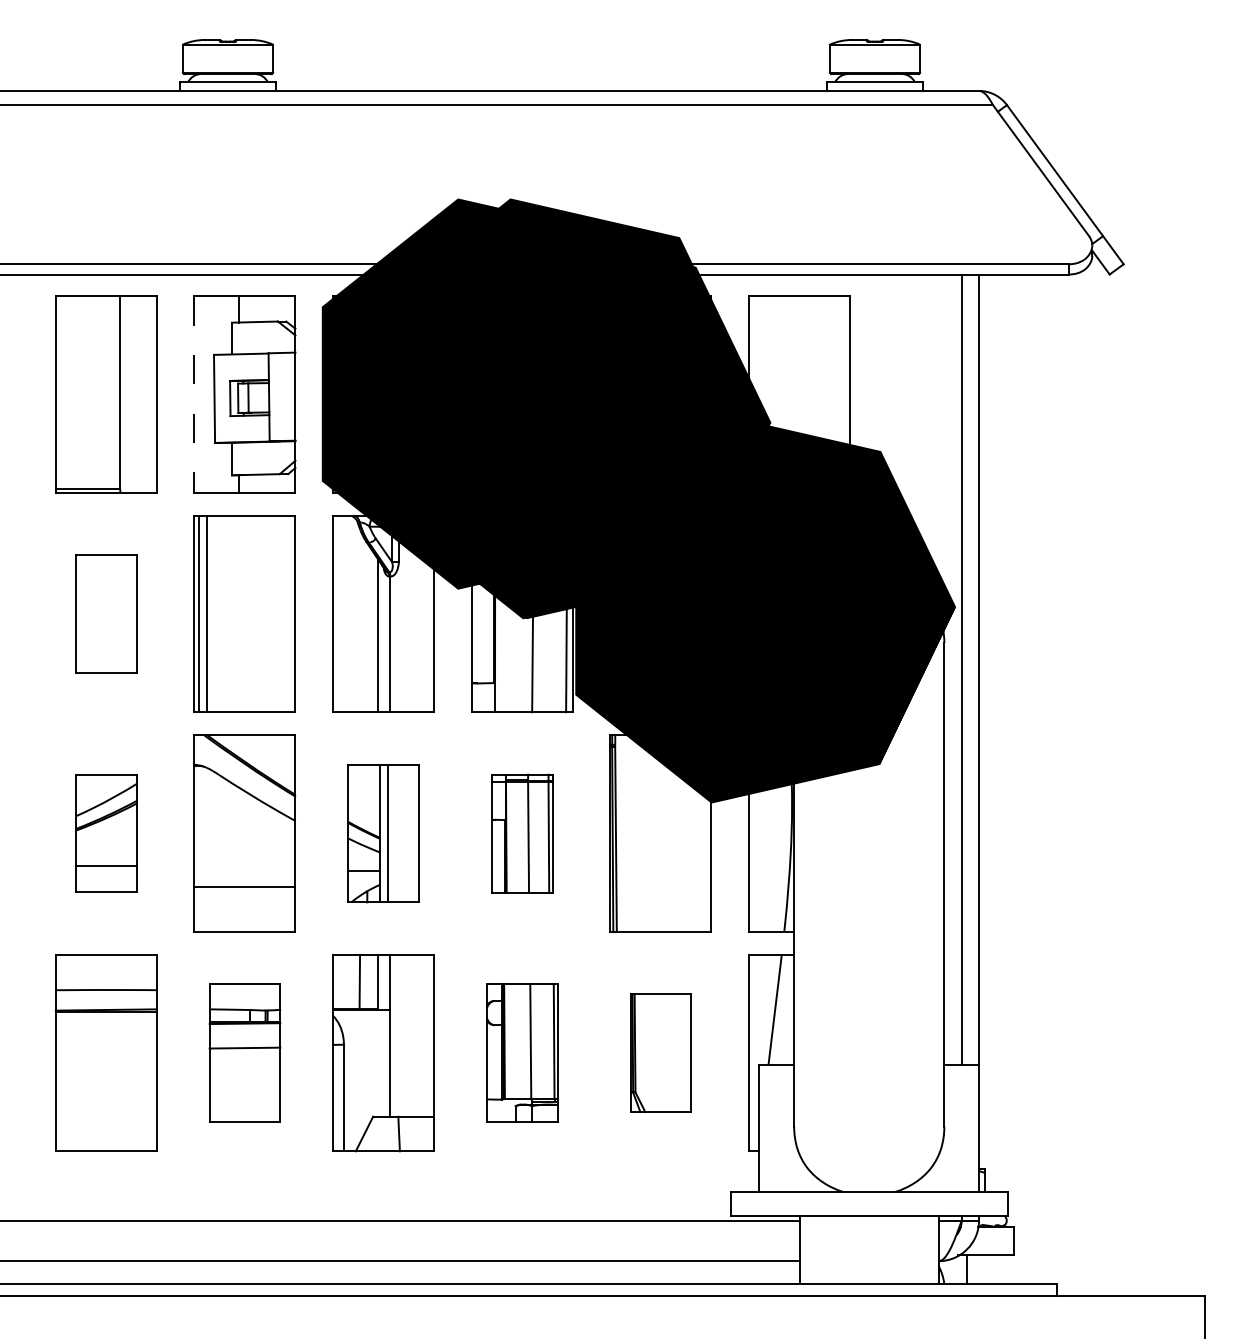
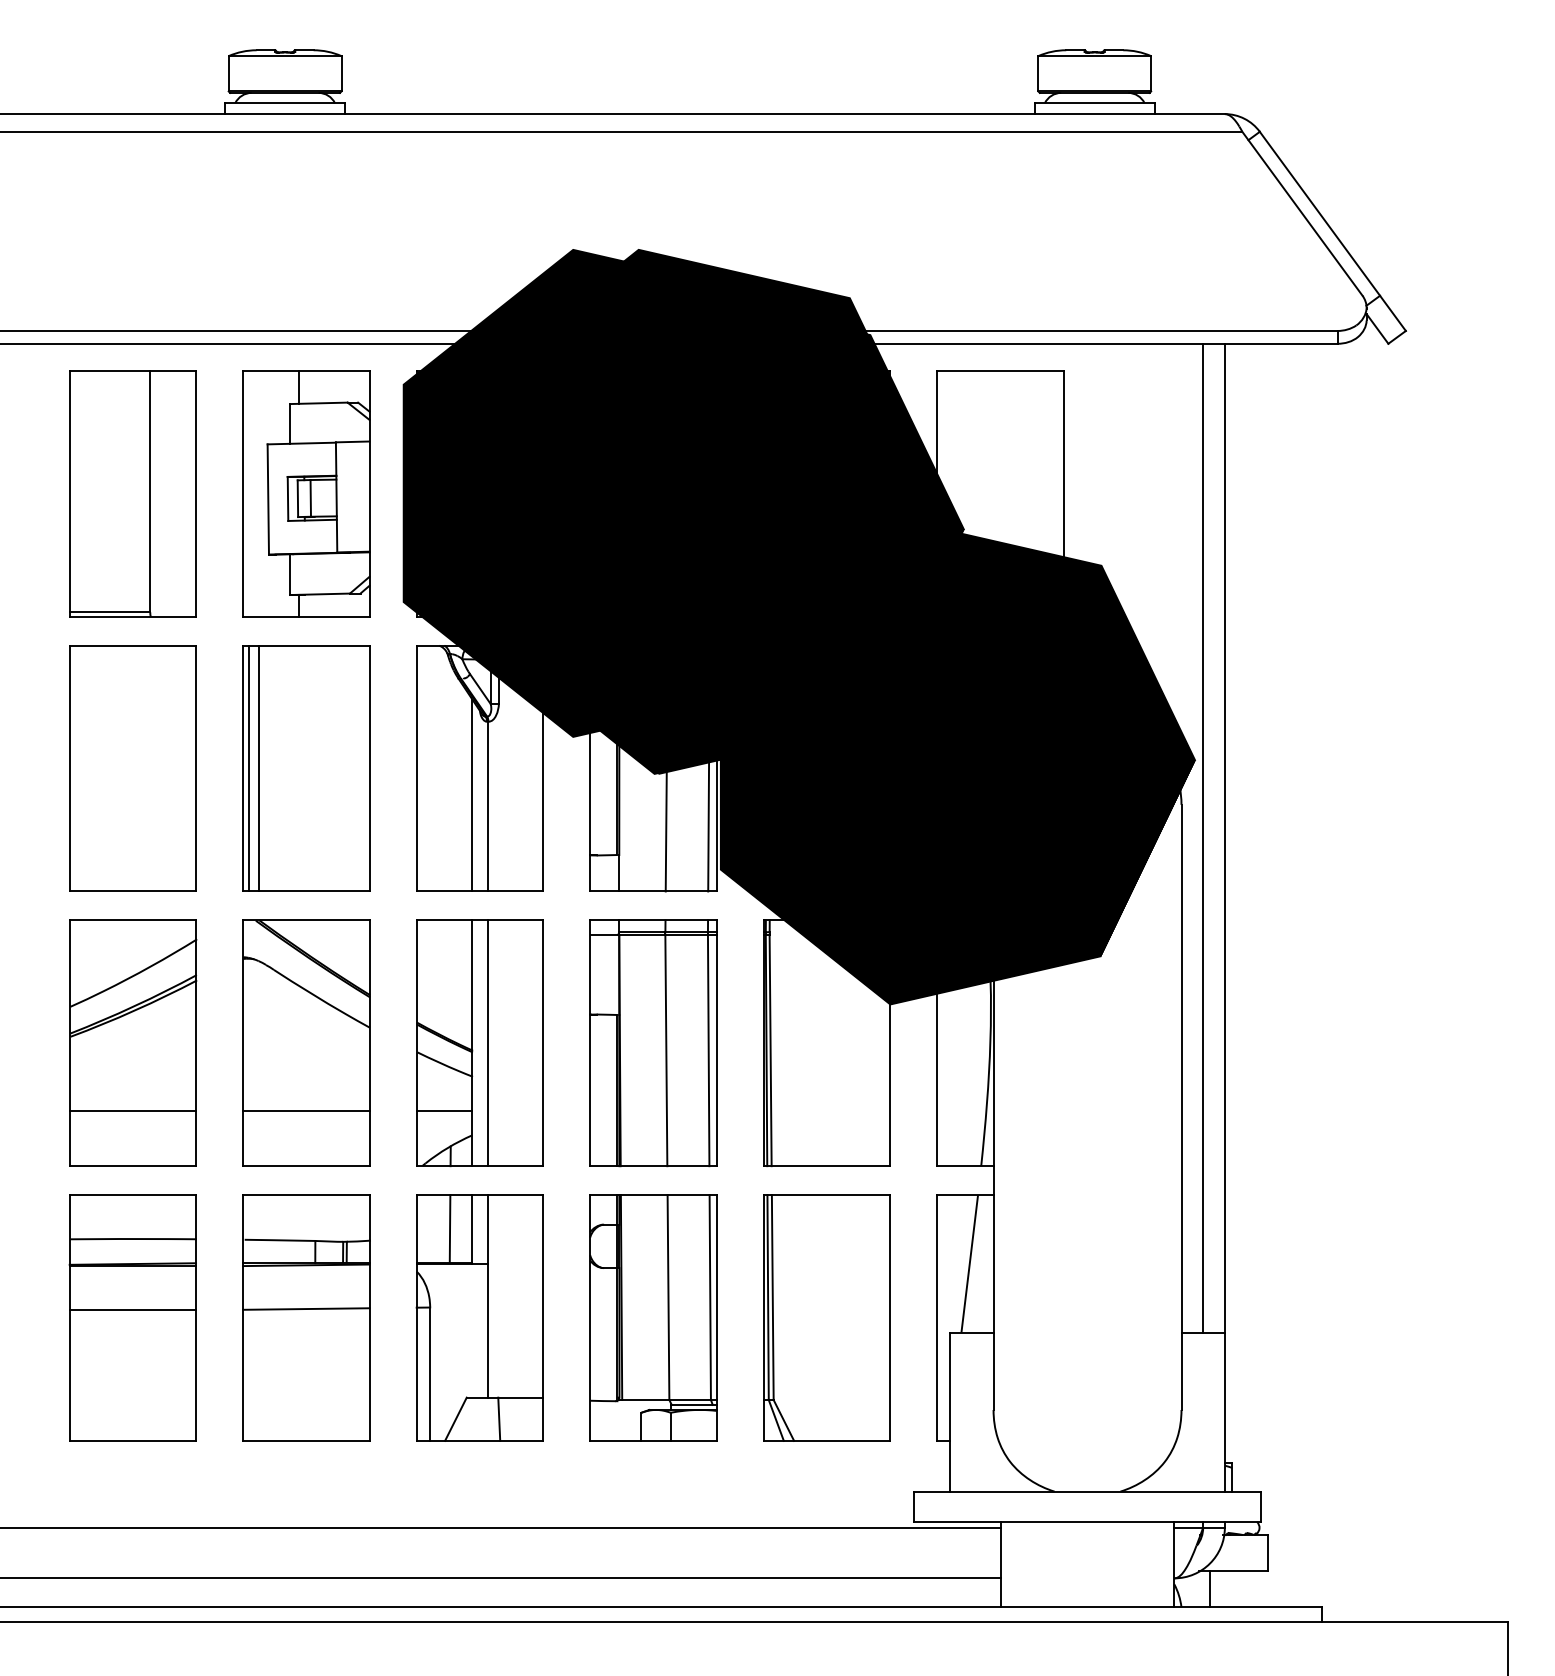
line: (194, 394) -> (243, 493), dashed -> solid
part: (106, 613) -> (132, 768), size x1.67
part: (106, 832) -> (133, 1042), size x1.67
part: (383, 833) -> (479, 1043), size x1.43
part: (522, 833) -> (653, 1043), size x1.67
line: (106, 1046) -> (132, 1309), added
part: (245, 1052) -> (306, 1317), size x1.43
part: (522, 1052) -> (653, 1317), size x1.43
part: (660, 1052) -> (826, 1317), size x1.67

